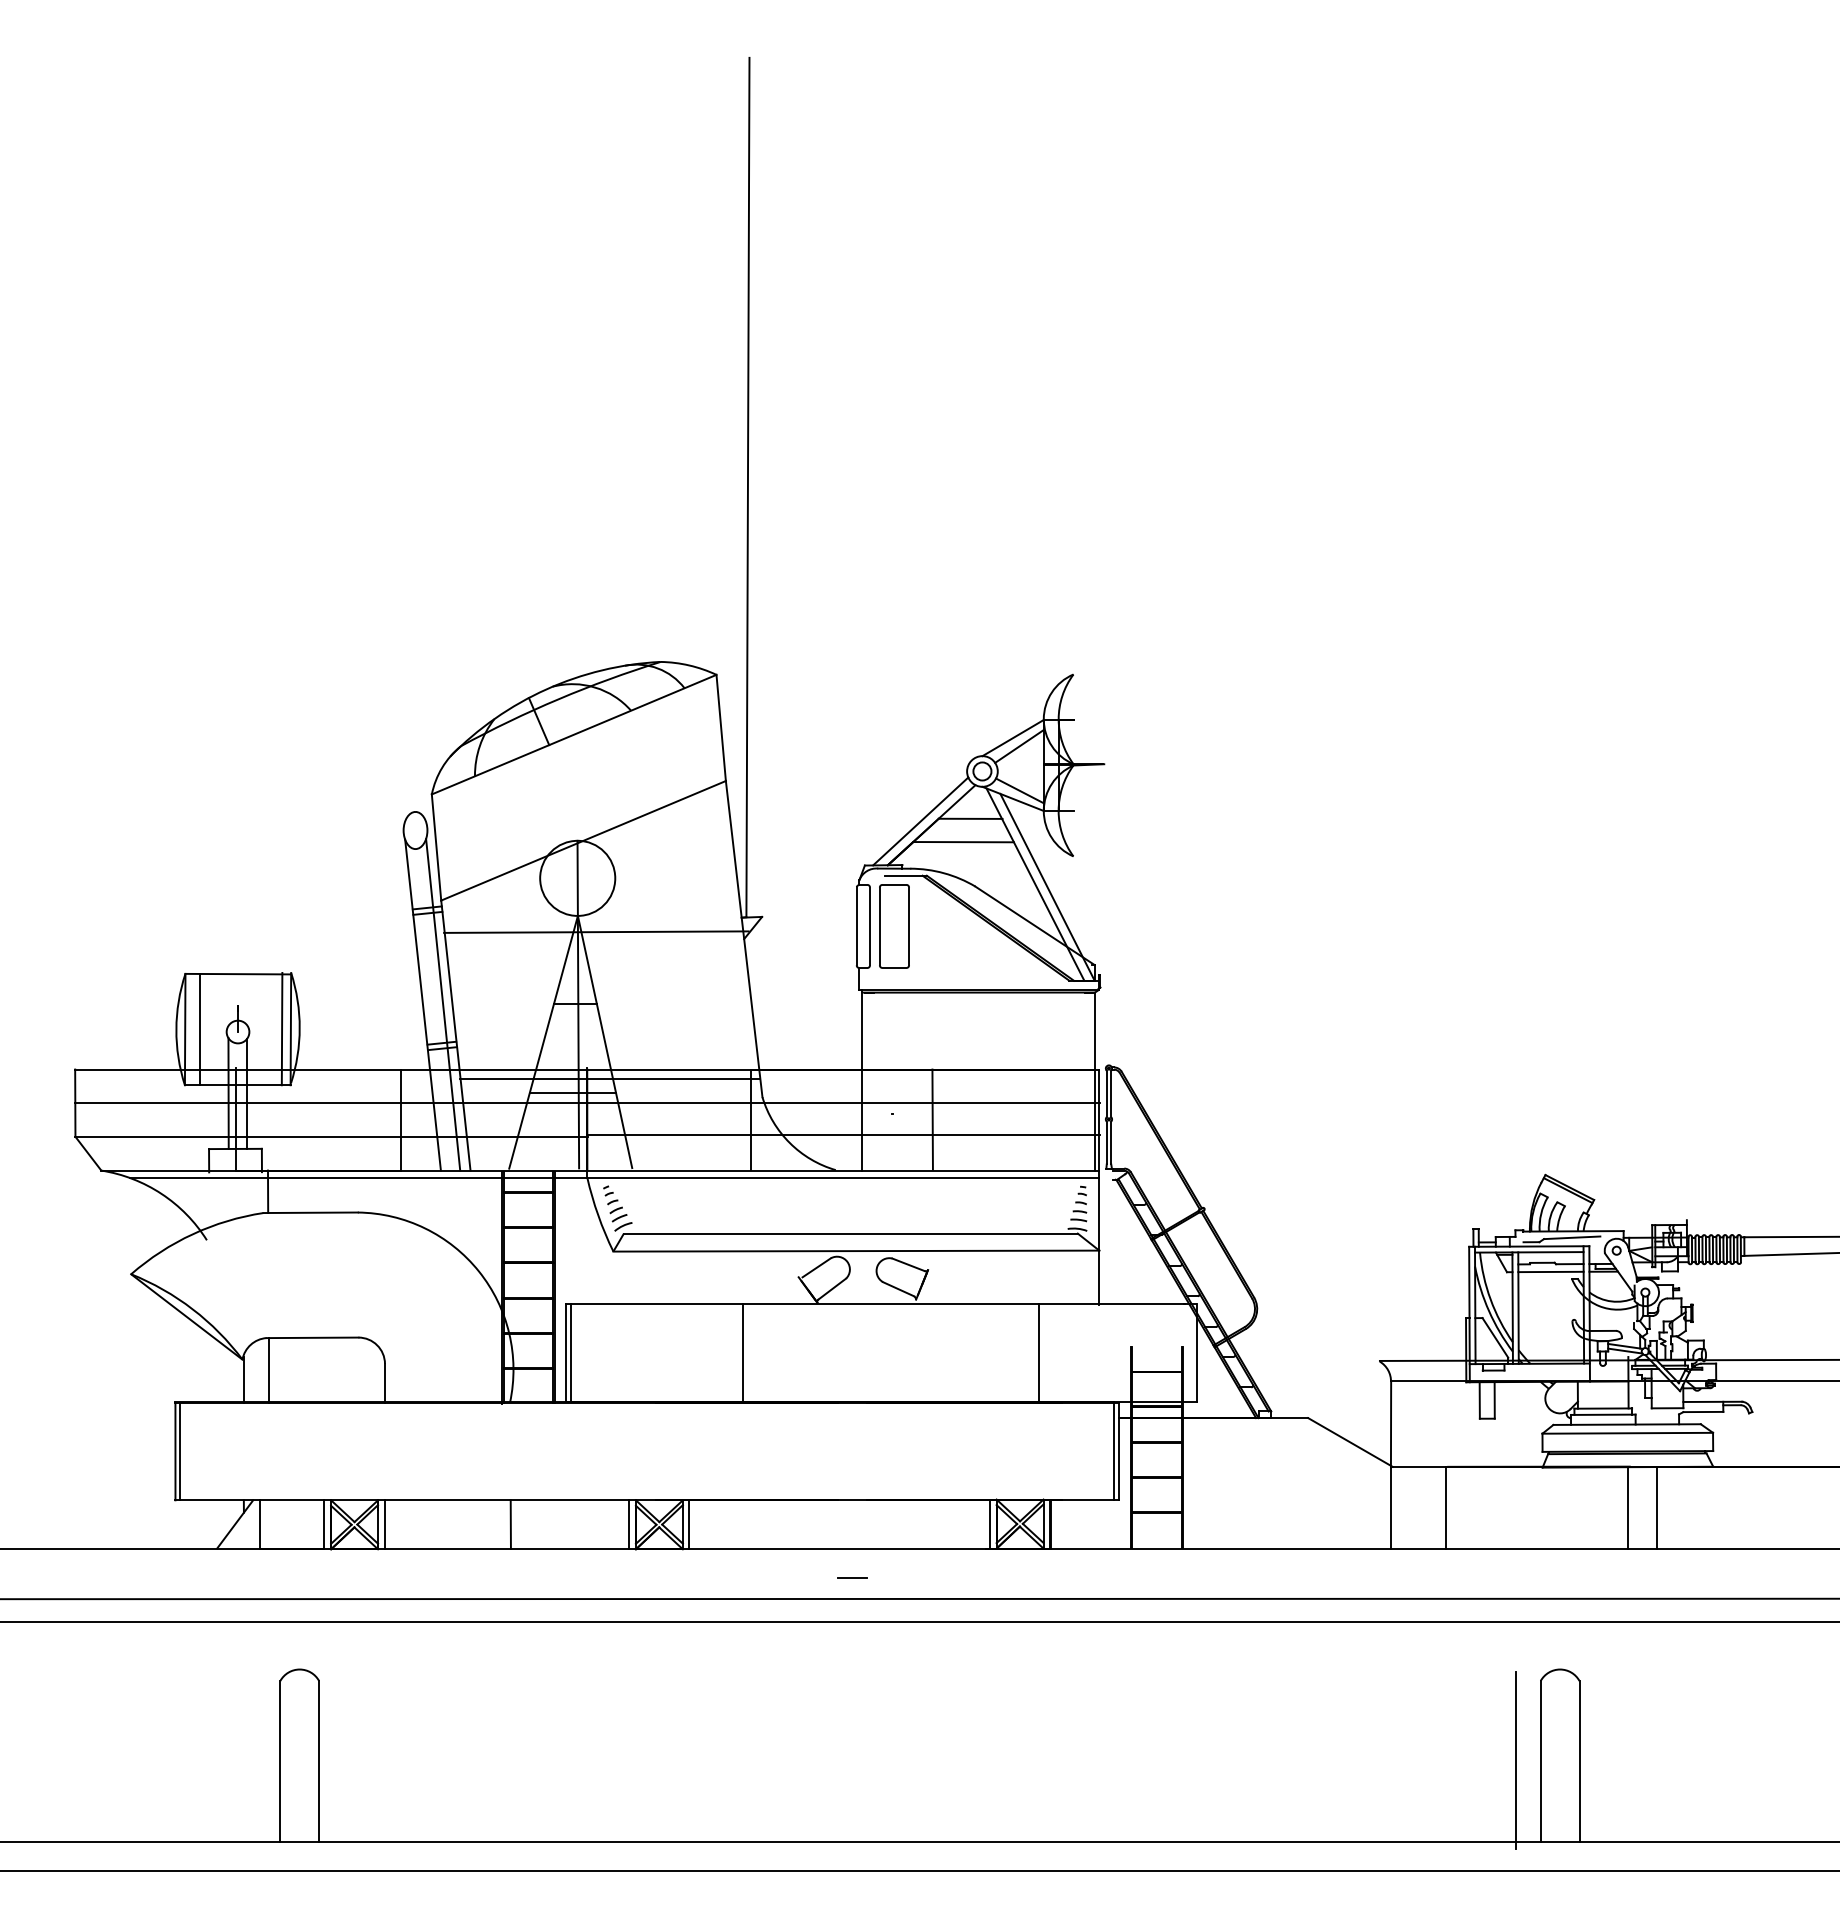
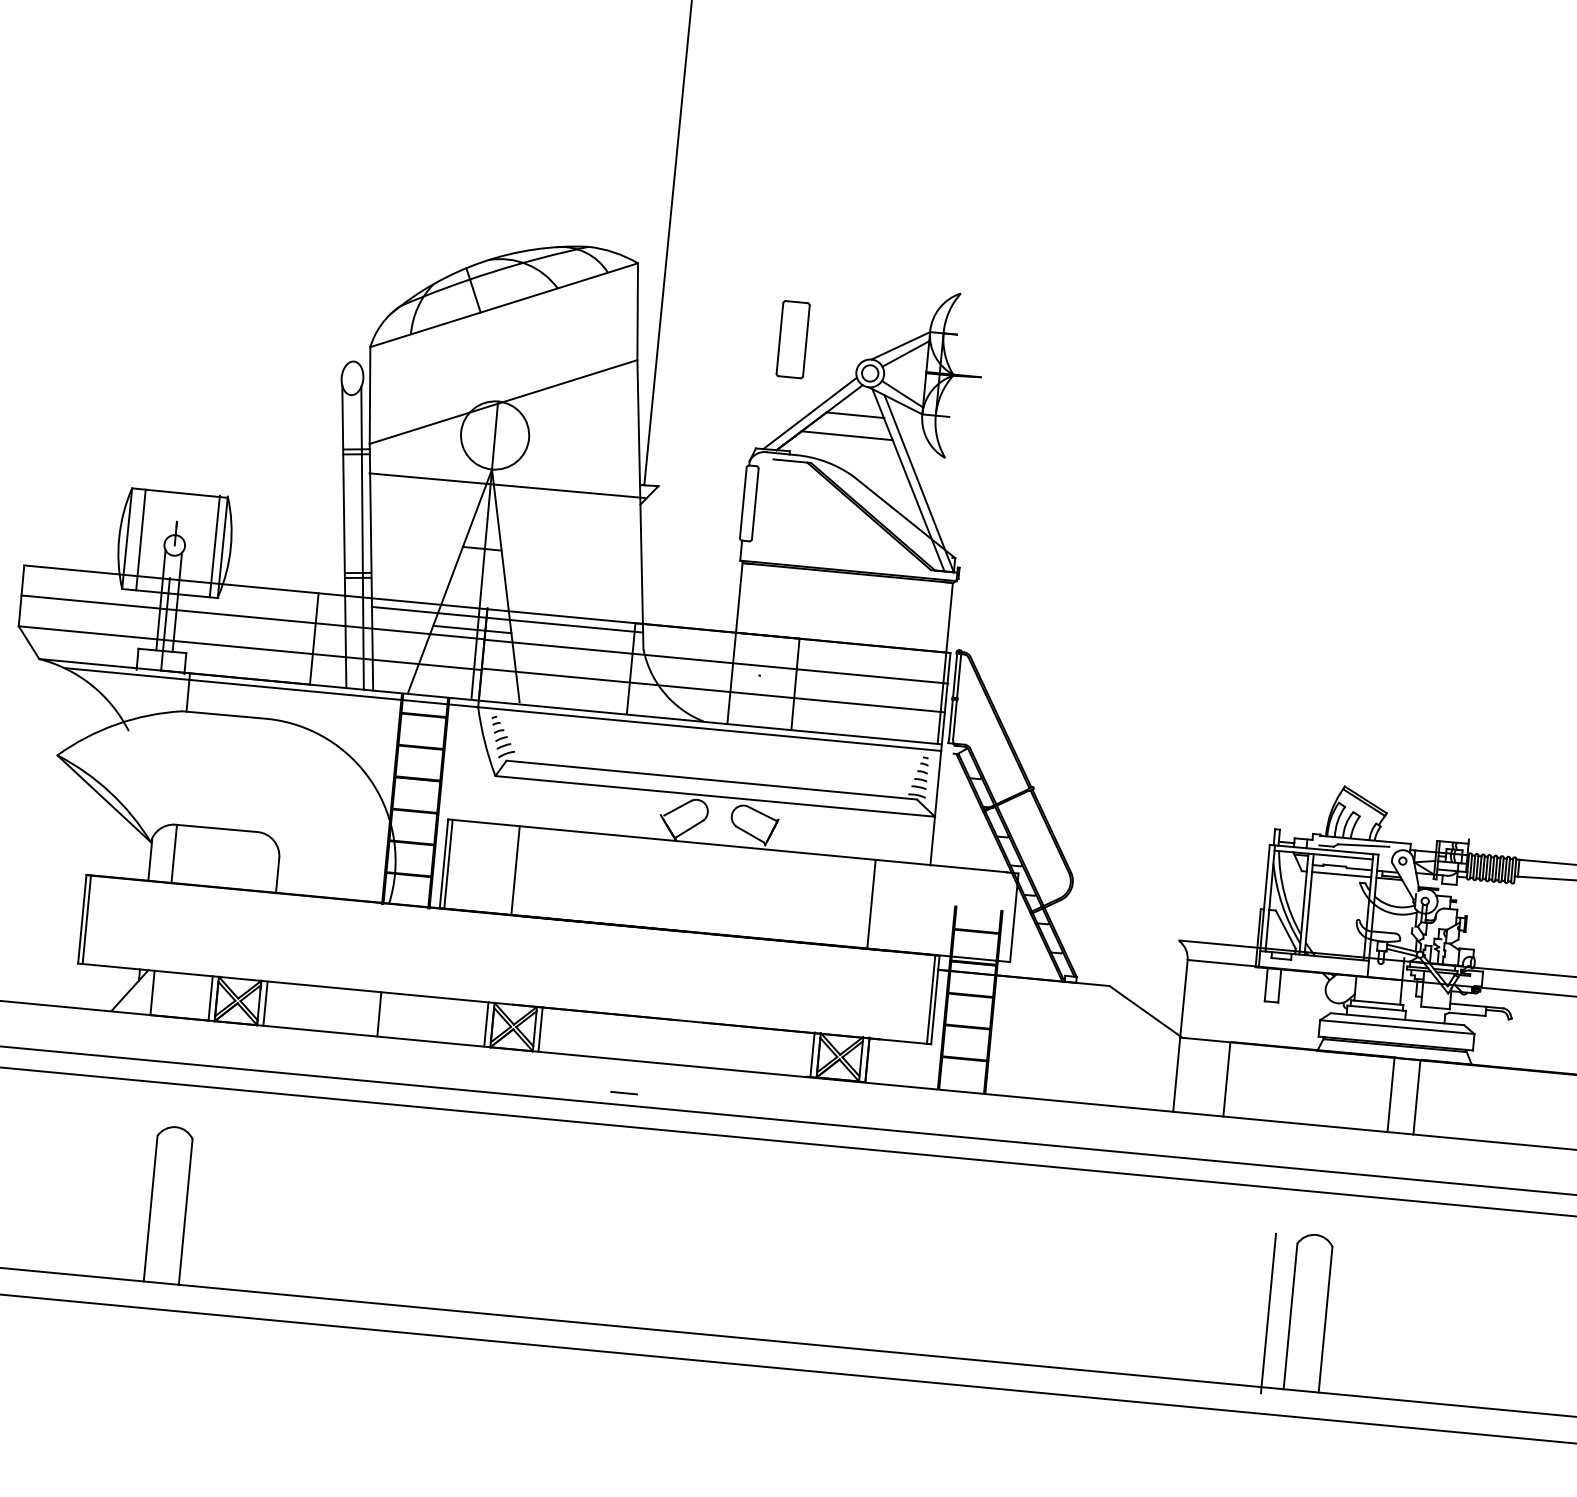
part: (894, 926) -> (793, 339), moved
line: (743, 1352) -> (515, 870), moved
line: (852, 1577) -> (624, 1092), moved

